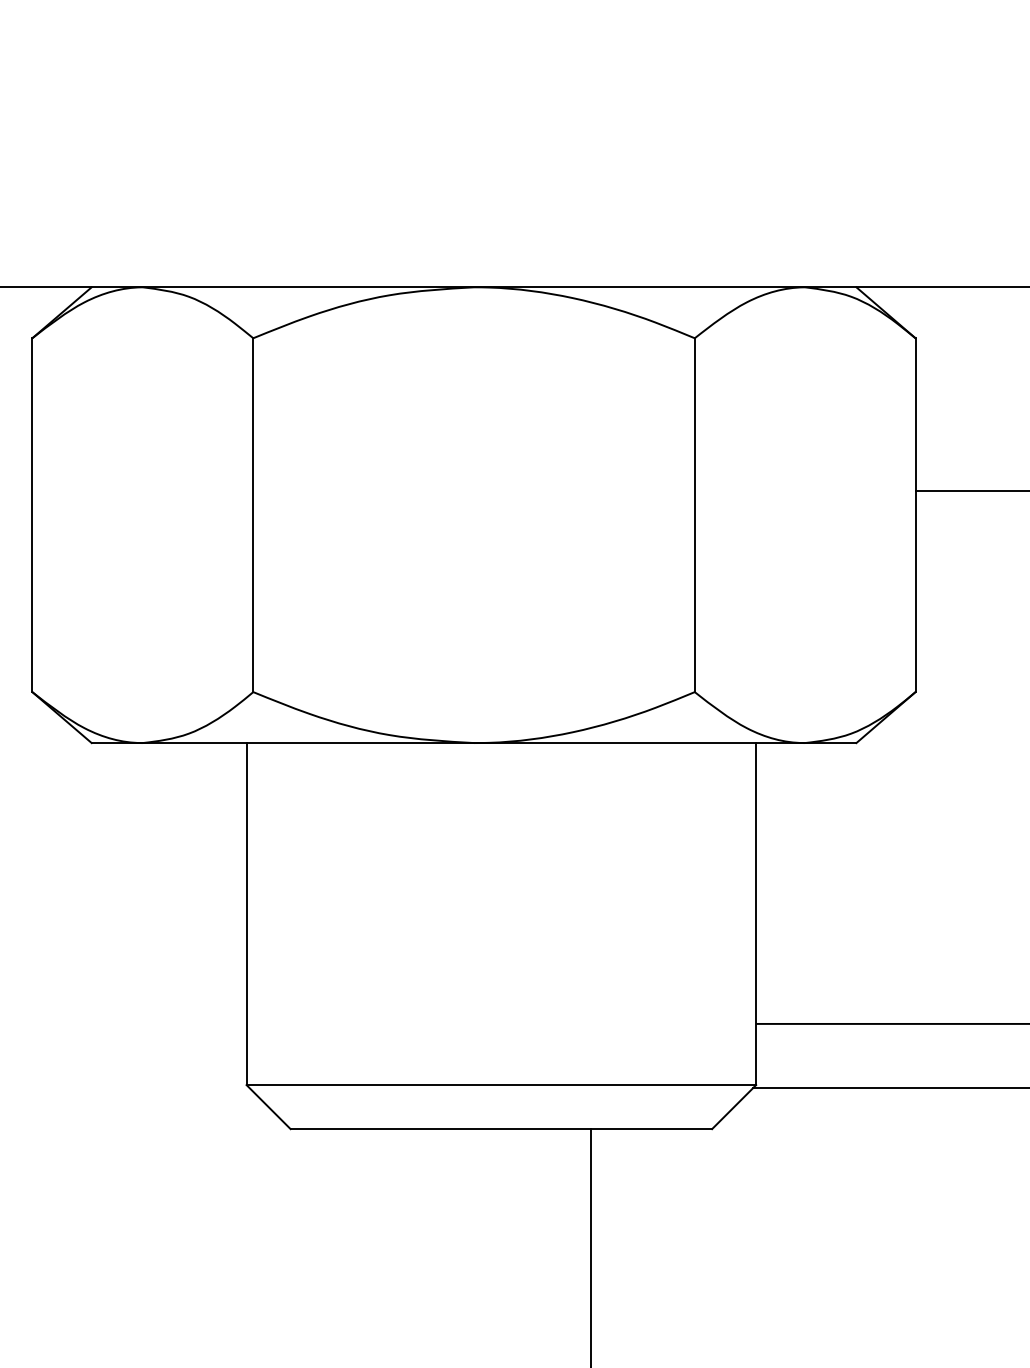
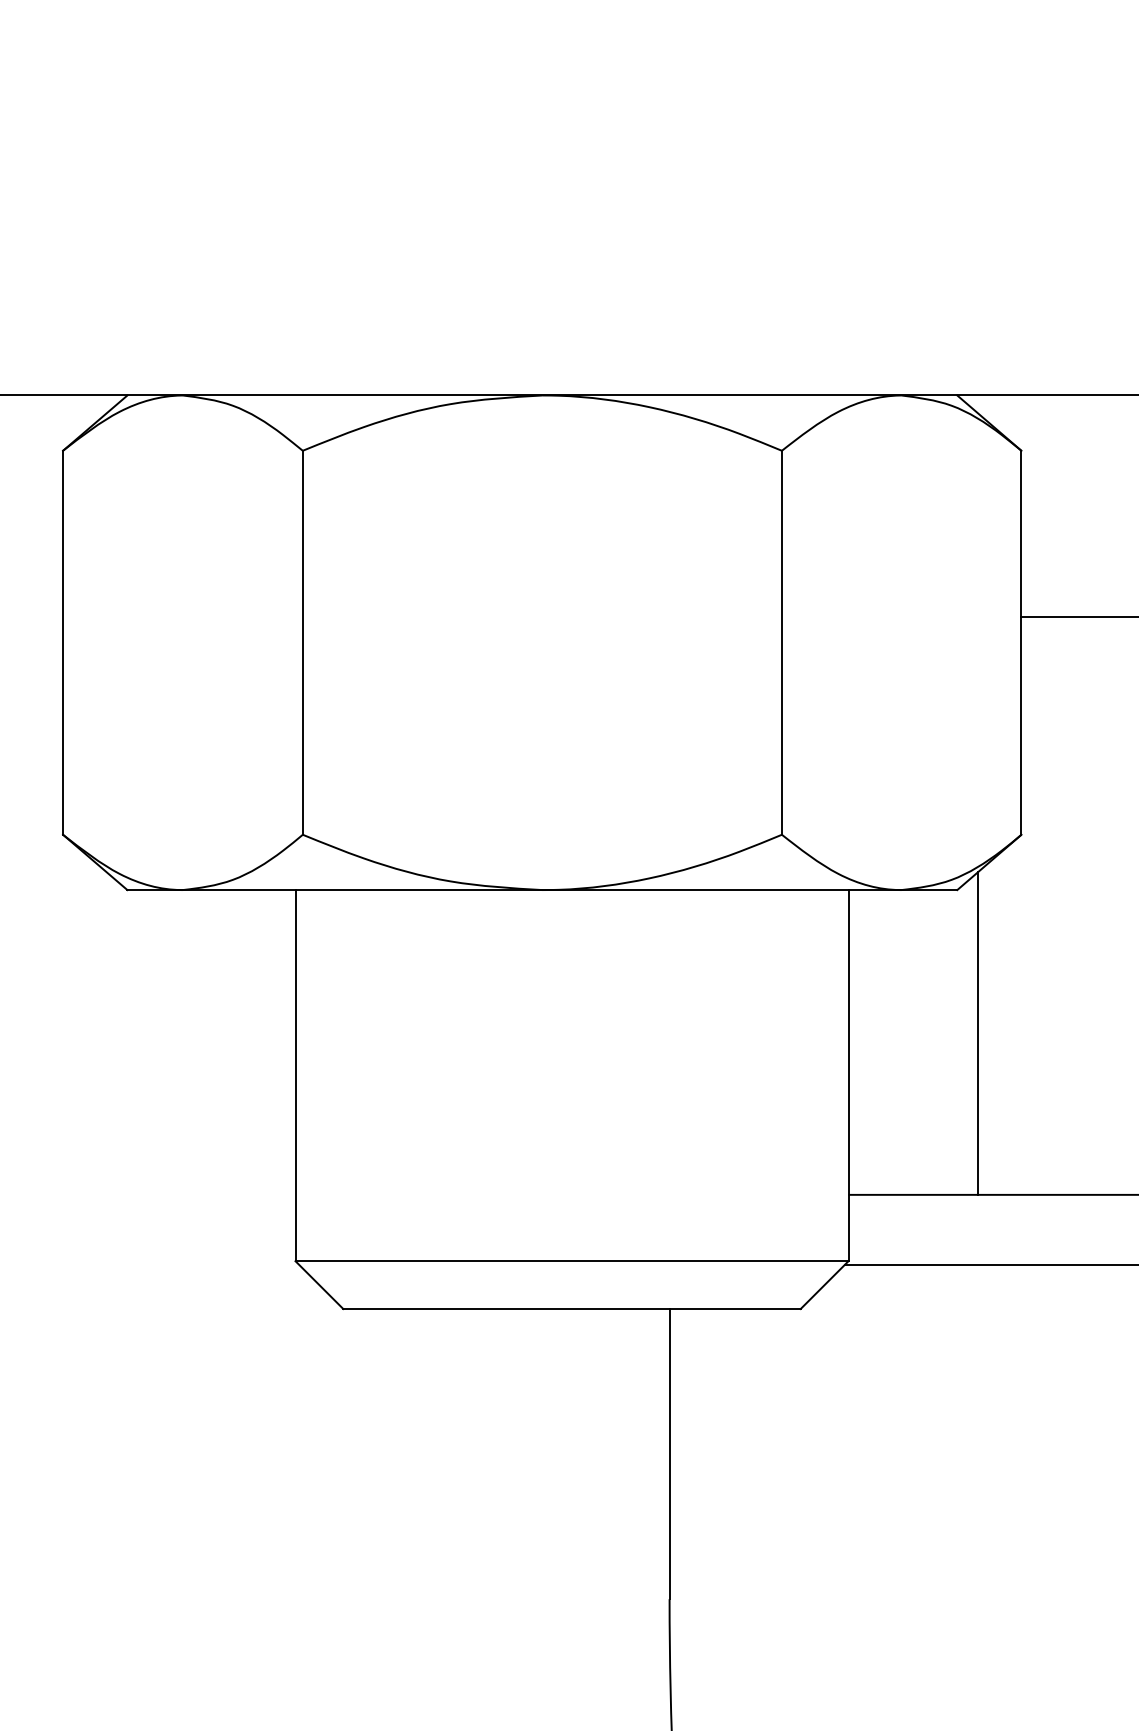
line: (875, 875) -> (977, 1033), added

